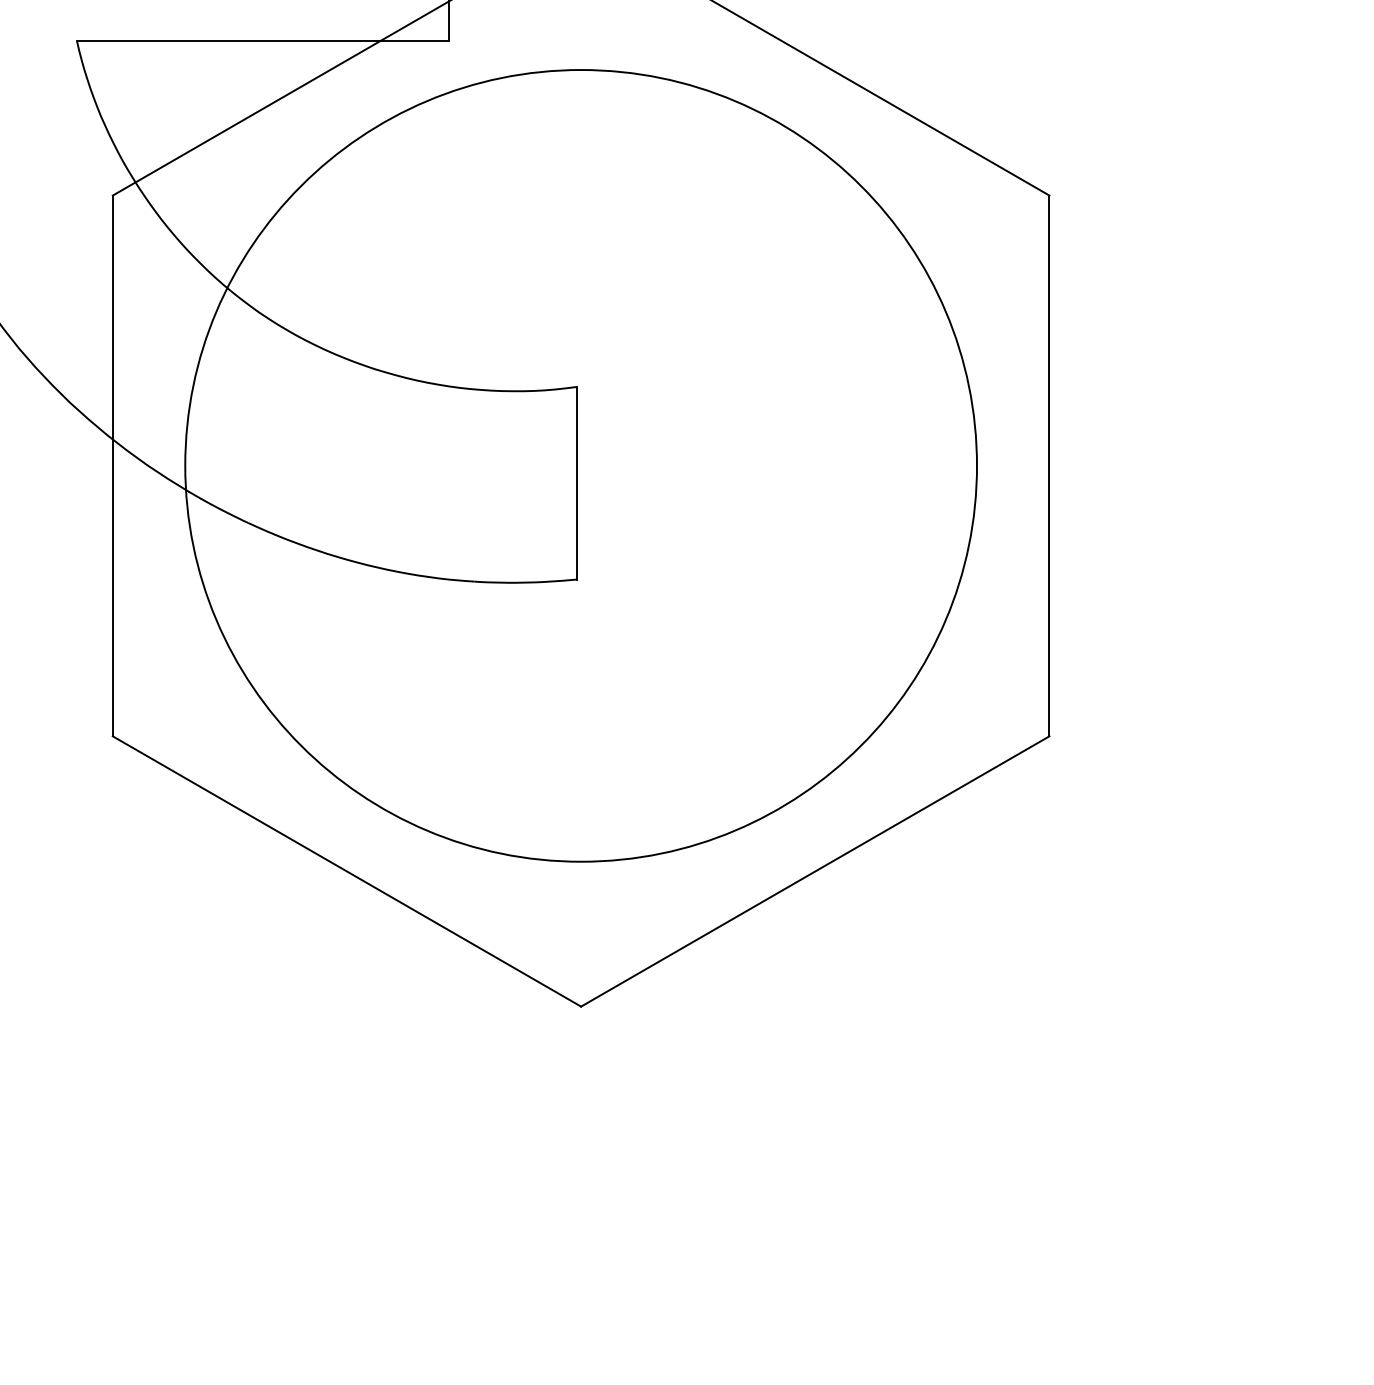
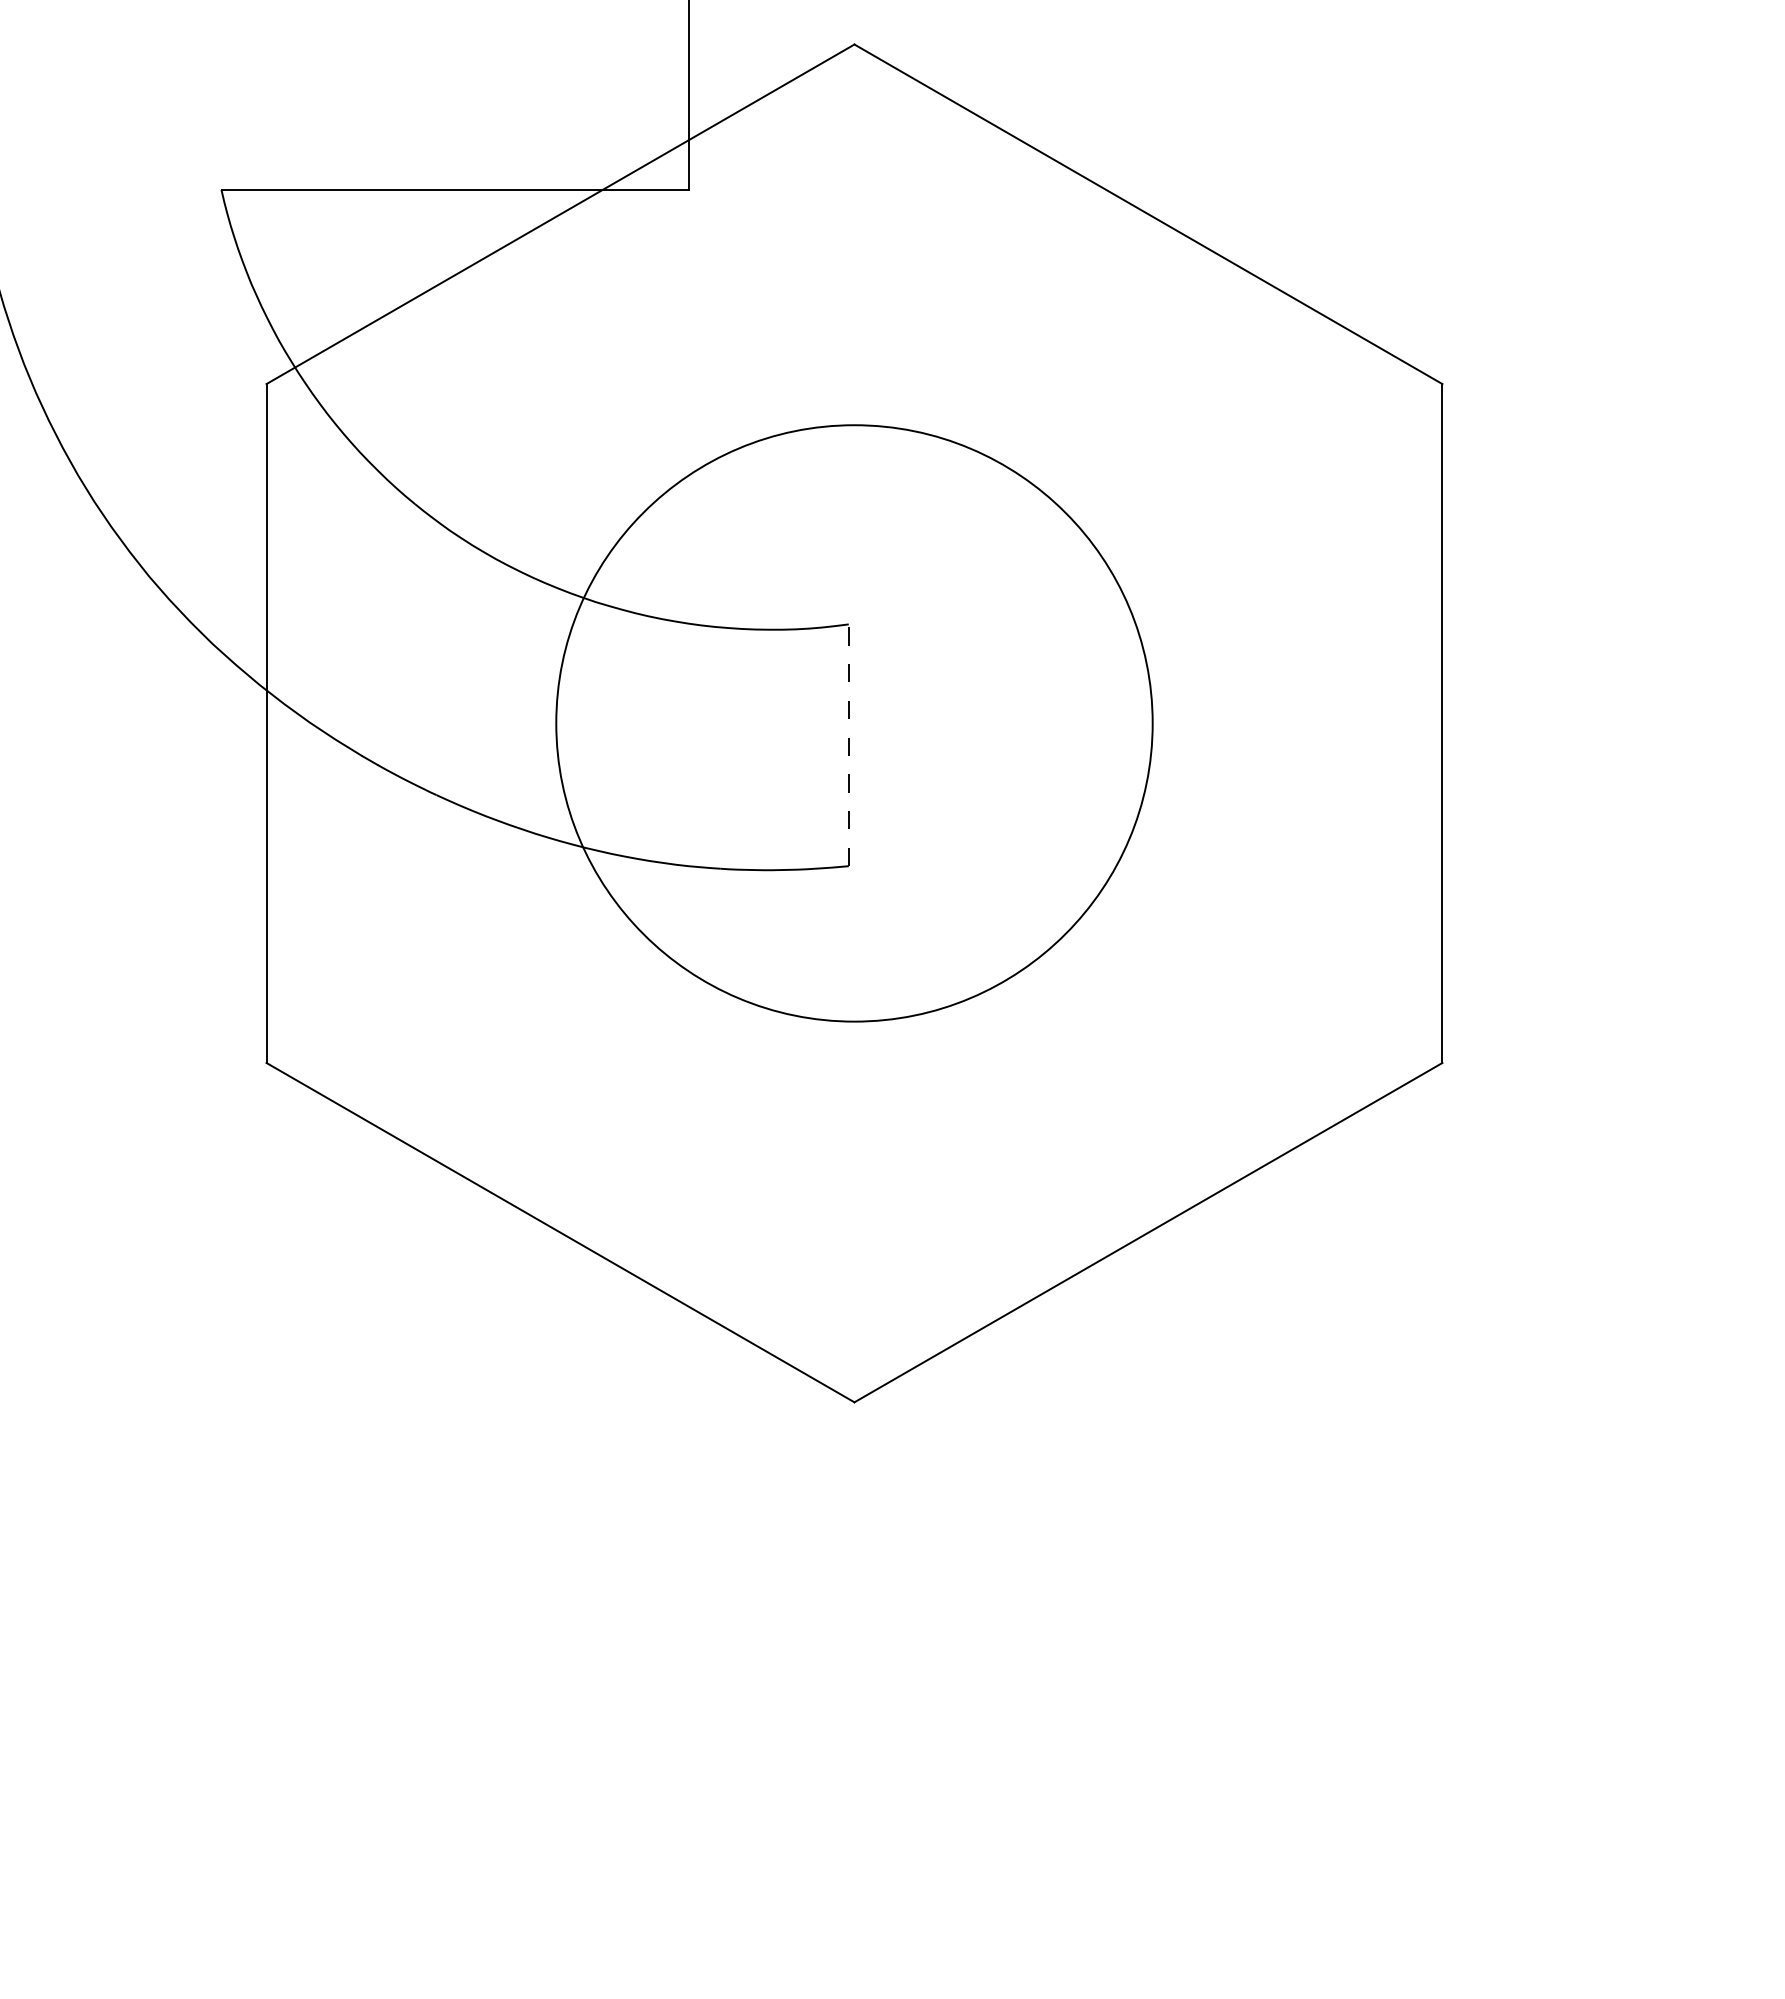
circle: (581, 465) -> (854, 723), size x0.6
line: (576, 483) -> (848, 745), solid -> dashed

